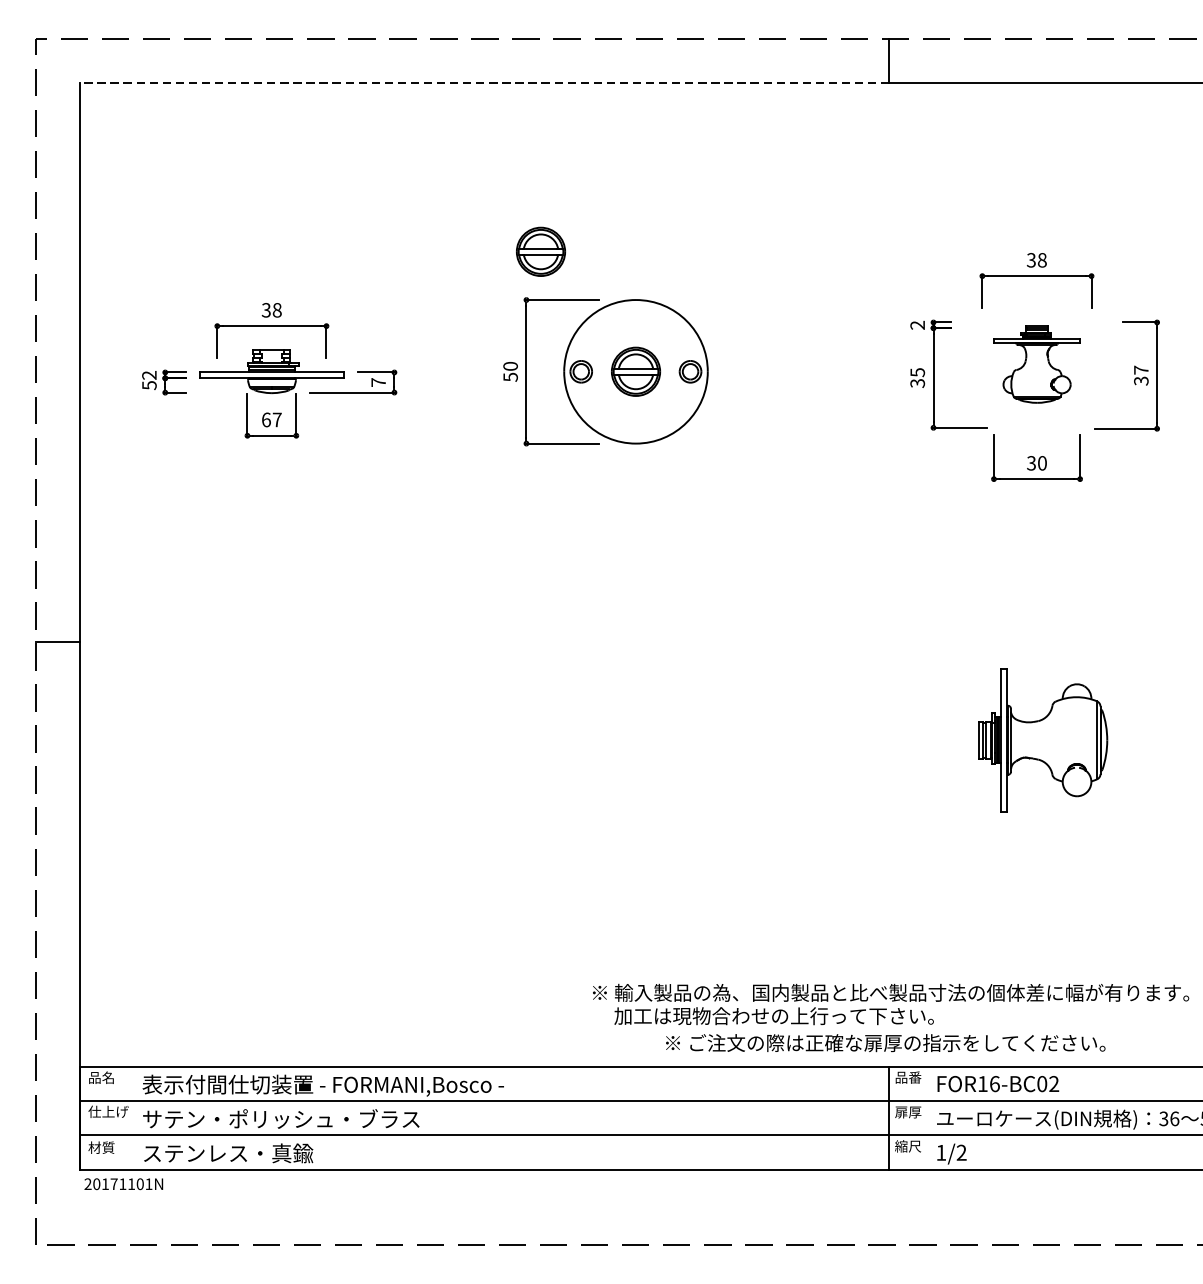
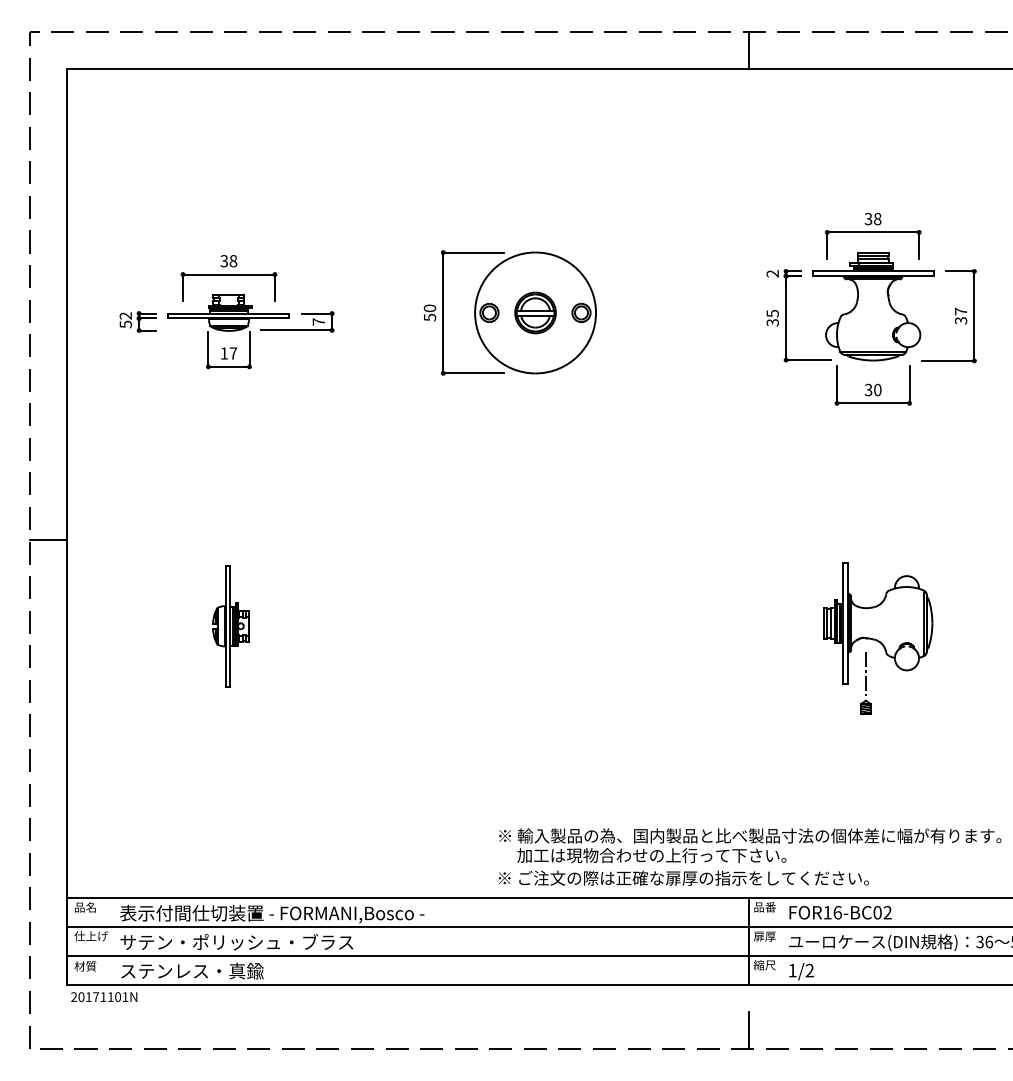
line: (485, 82) -> (408, 69), dashed -> solid
part: (540, 251) -> (455, 211), removed
part: (1037, 364) -> (873, 306), size x1.67
text: (266, 419) -> (224, 353), 67 -> 17
part: (273, 744) -> (230, 626), added
part: (1027, 811) -> (865, 683), added
text: (885, 1042) -> (683, 877), moved
line: (888, 1222) -> (748, 1029), added

